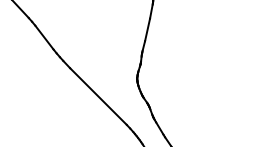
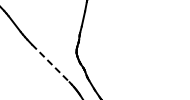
line: (98, 96) -> (50, 63), solid -> dashed

